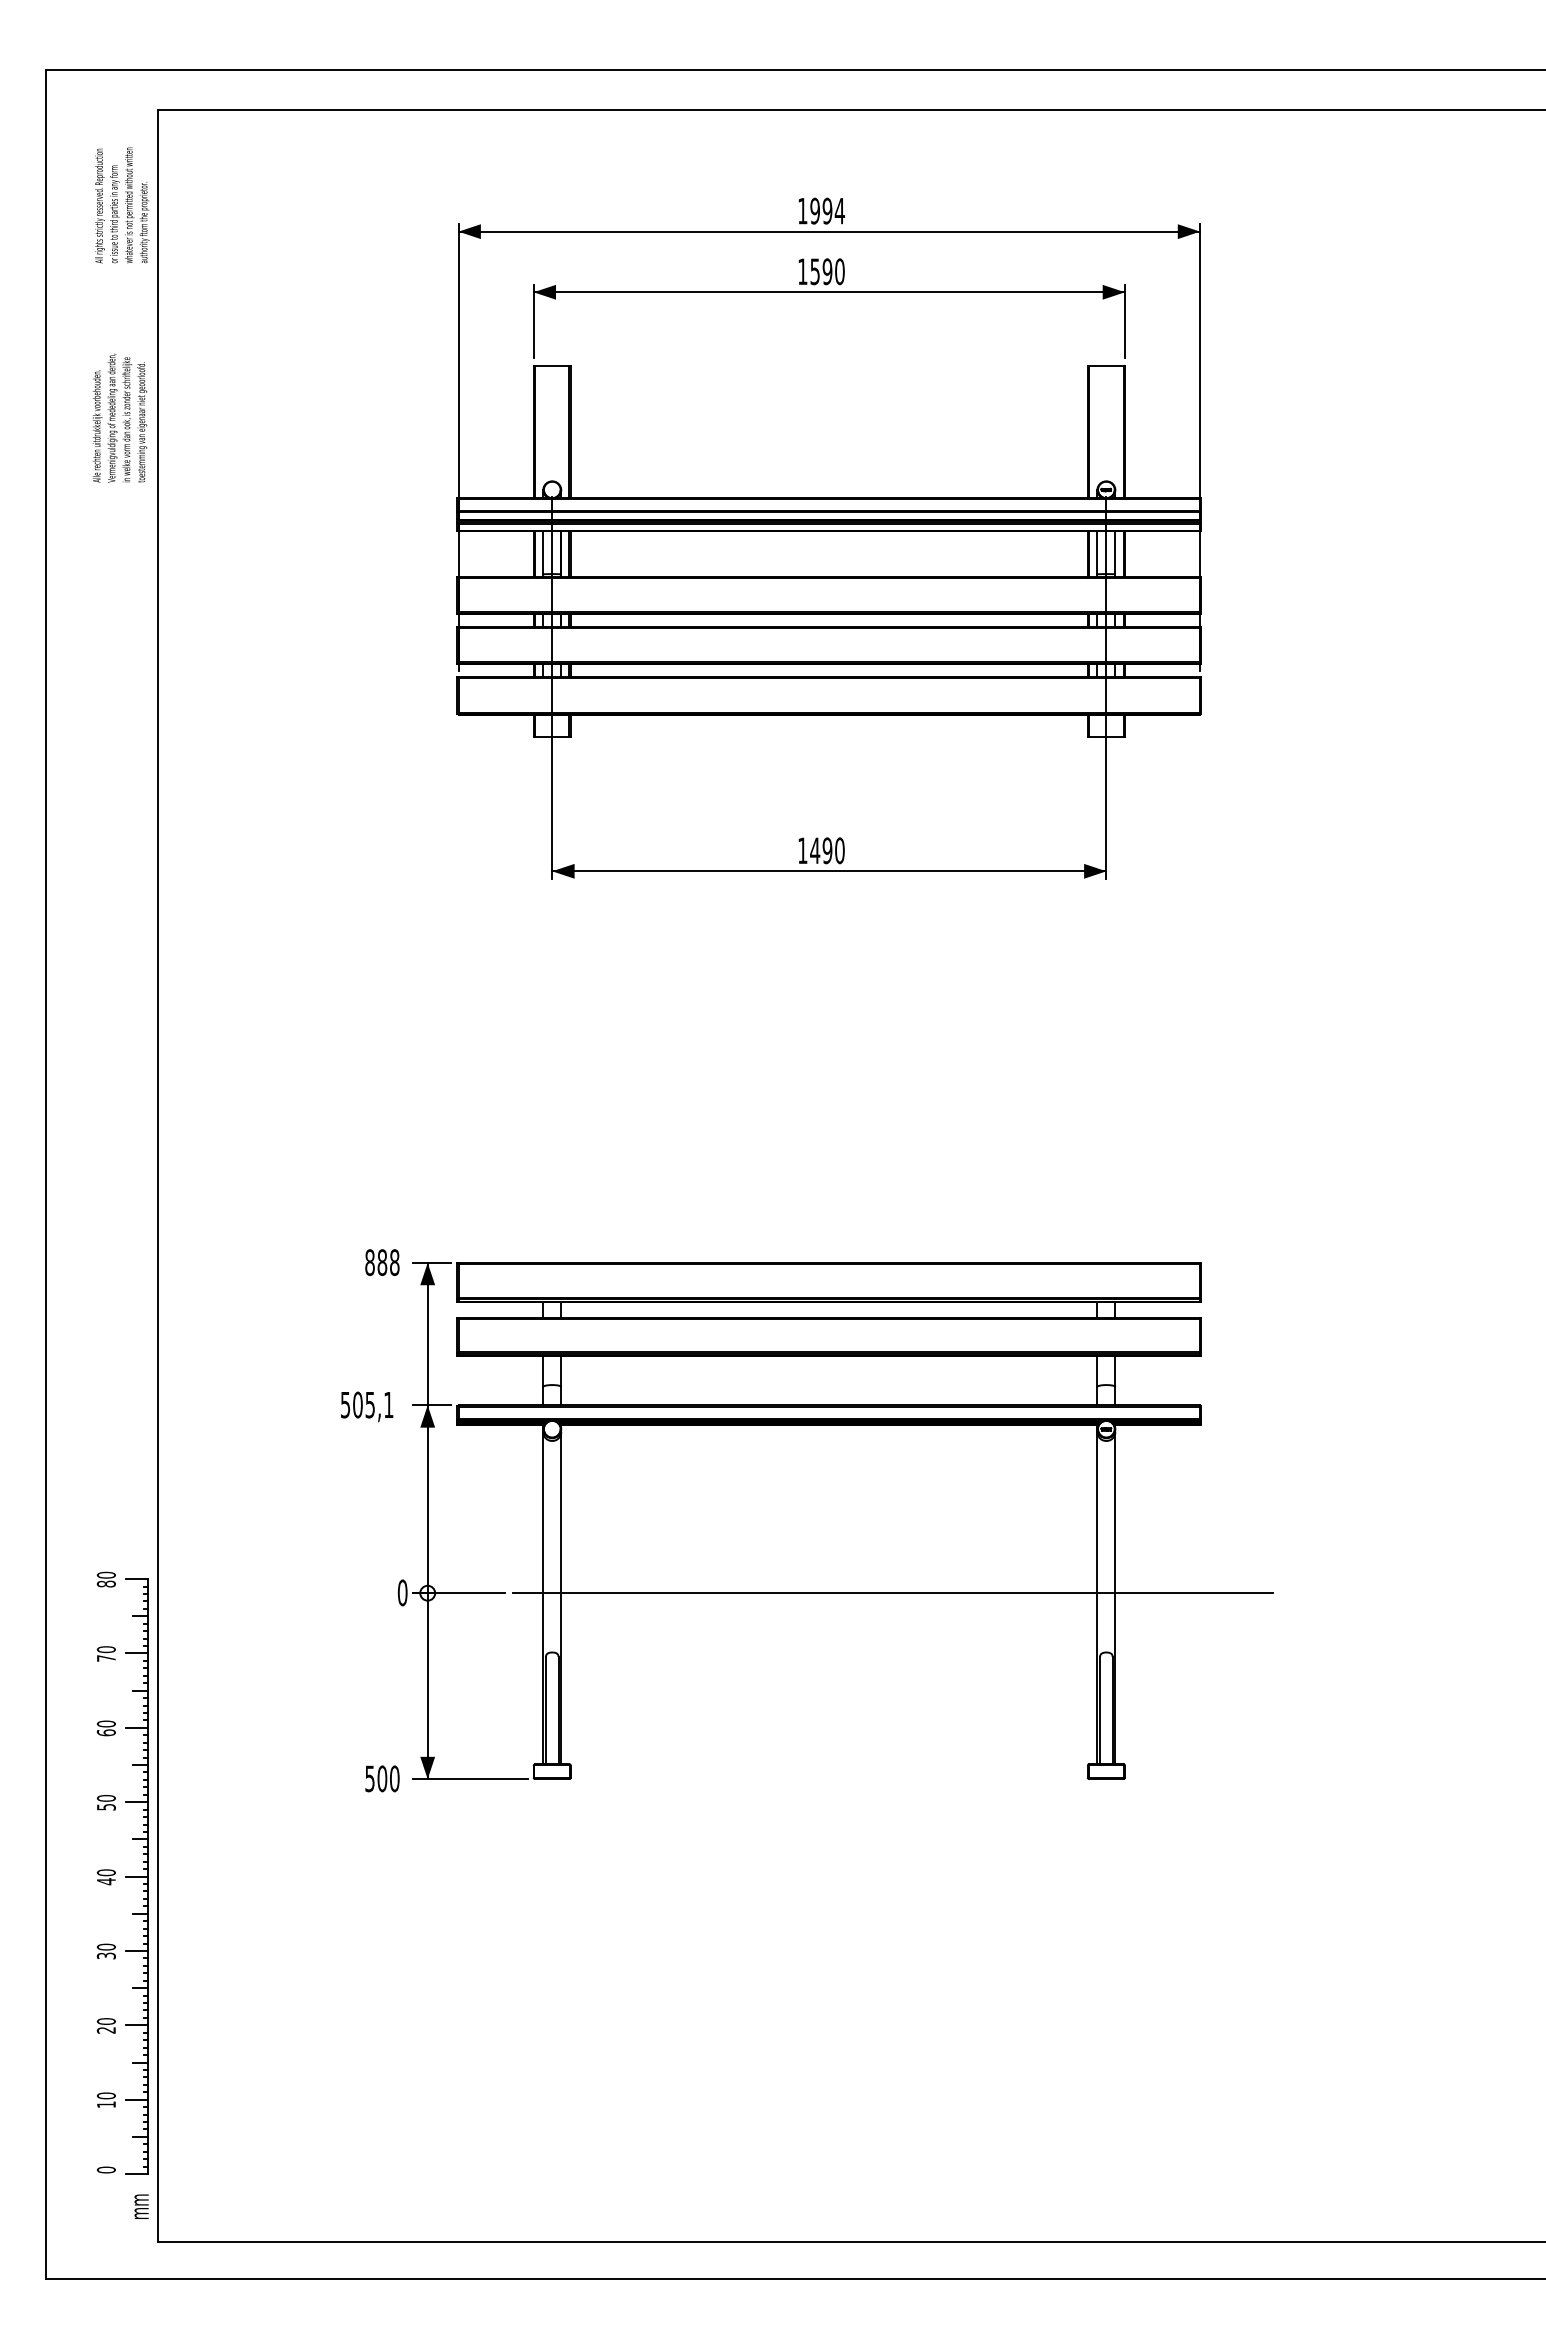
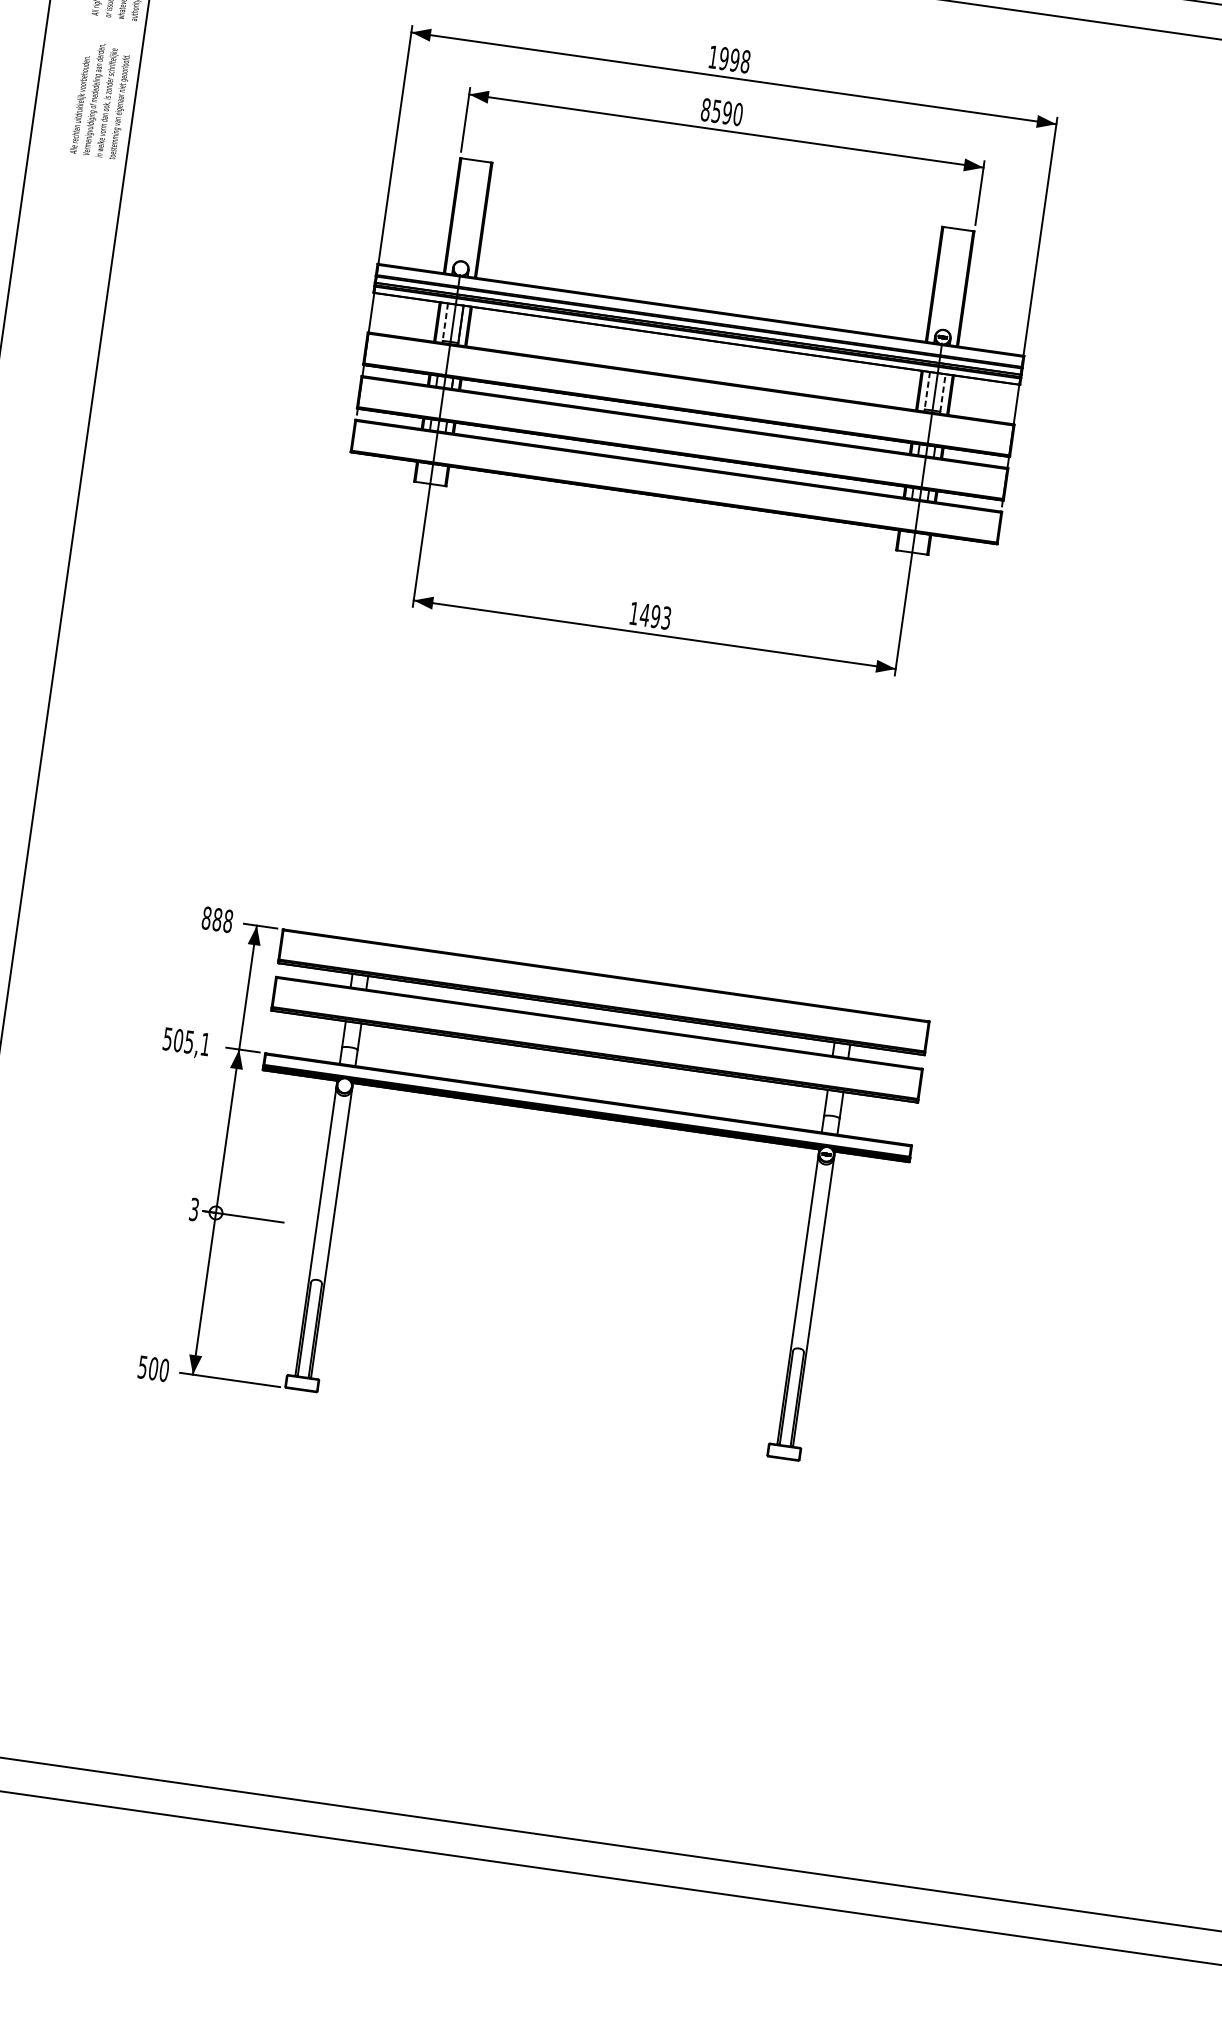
text: (839, 210) -> (745, 61), 1994 -> 1998
text: (802, 271) -> (705, 109), 1590 -> 8590
text: (119, 417) -> (100, 99), moved
line: (543, 552) -> (445, 322), solid -> dashed
line: (1097, 552) -> (927, 390), solid -> dashed
line: (1115, 552) -> (943, 392), solid -> dashed
text: (839, 850) -> (666, 617), 1490 -> 1493
text: (402, 1592) -> (194, 1209), 0 -> 3
line: (892, 1593) -> (620, 1270), removed

